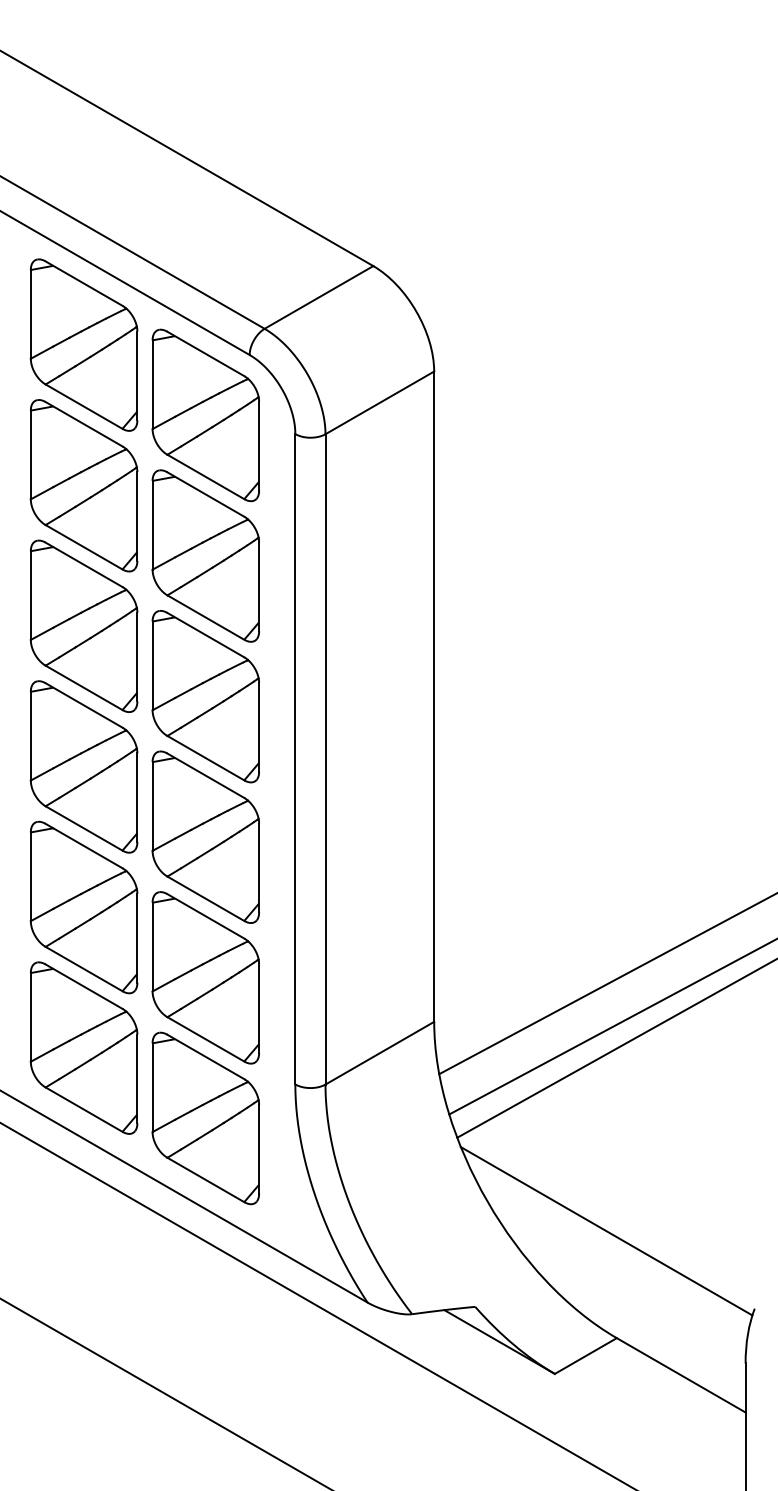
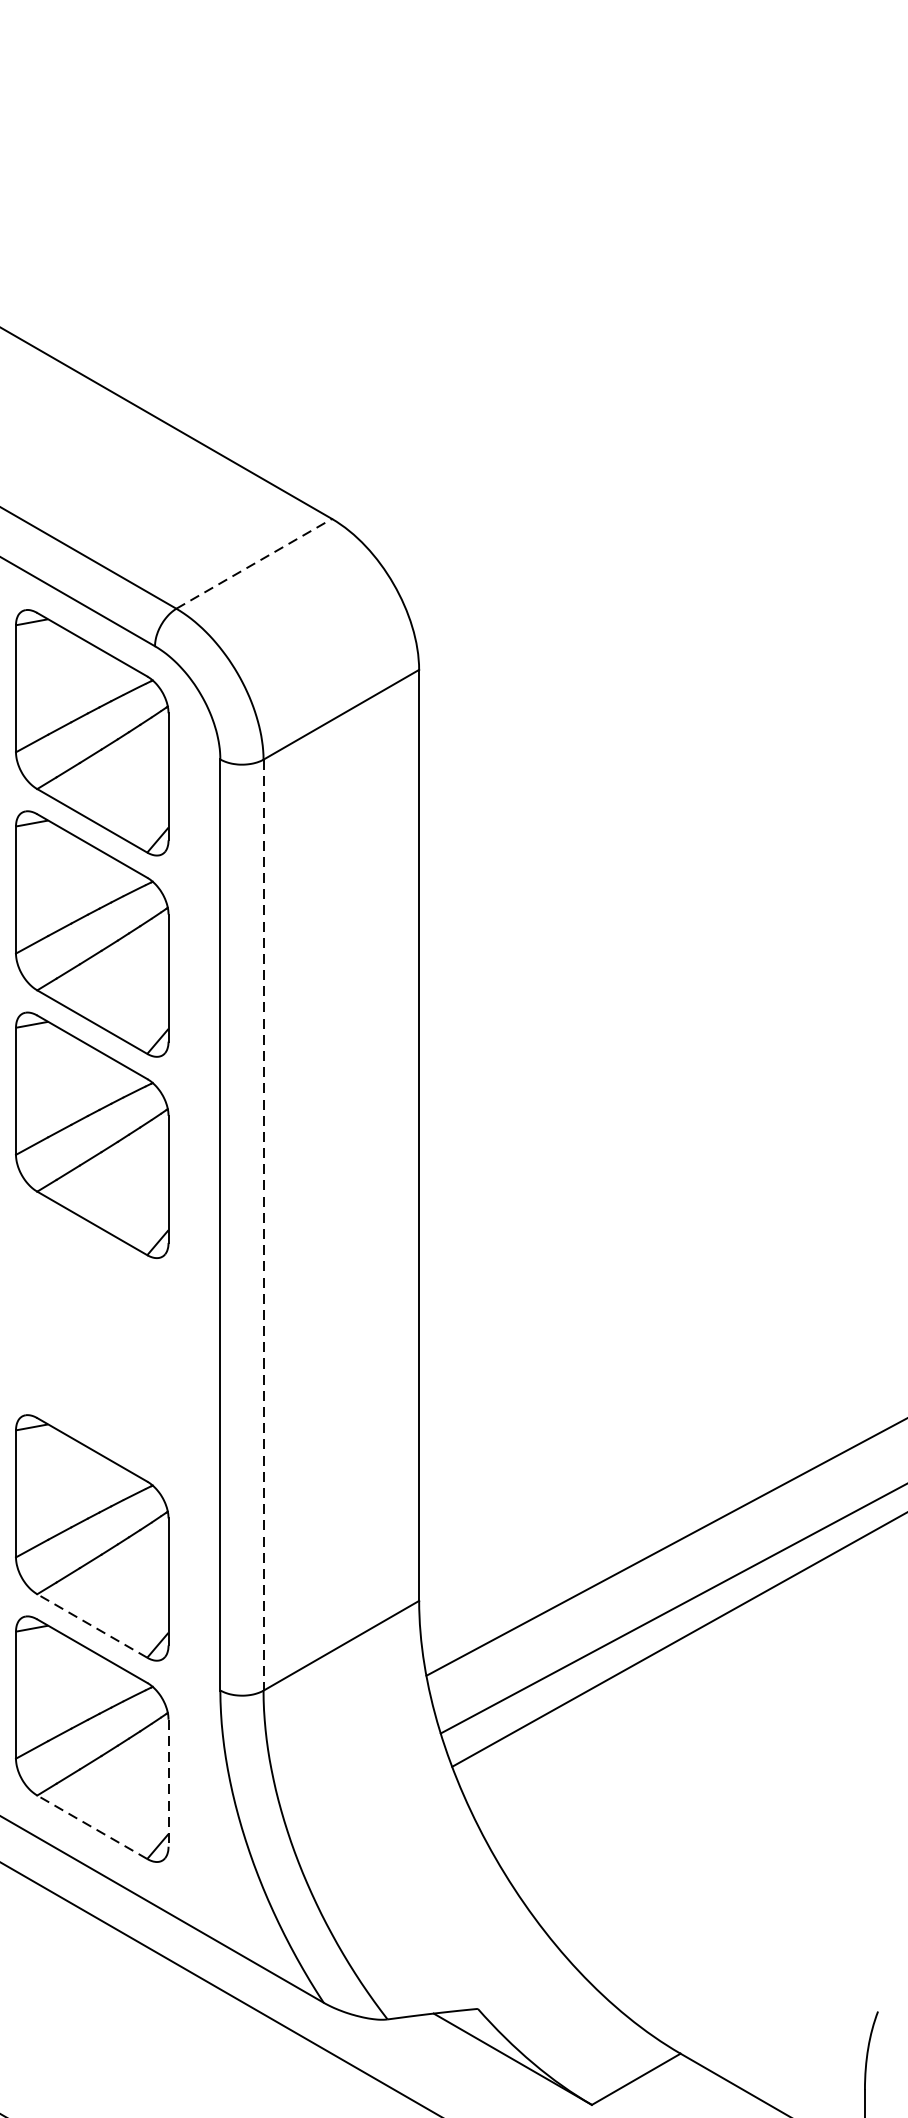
line: (318, 297) -> (253, 563), solid -> dashed
line: (325, 759) -> (263, 1225), solid -> dashed
part: (205, 836) -> (91, 1335), removed
line: (205, 1039) -> (91, 1626), solid -> dashed
line: (259, 1149) -> (169, 1783), solid -> dashed
line: (205, 1179) -> (91, 1826), solid -> dashed
line: (606, 1231) -> (665, 1901), removed

